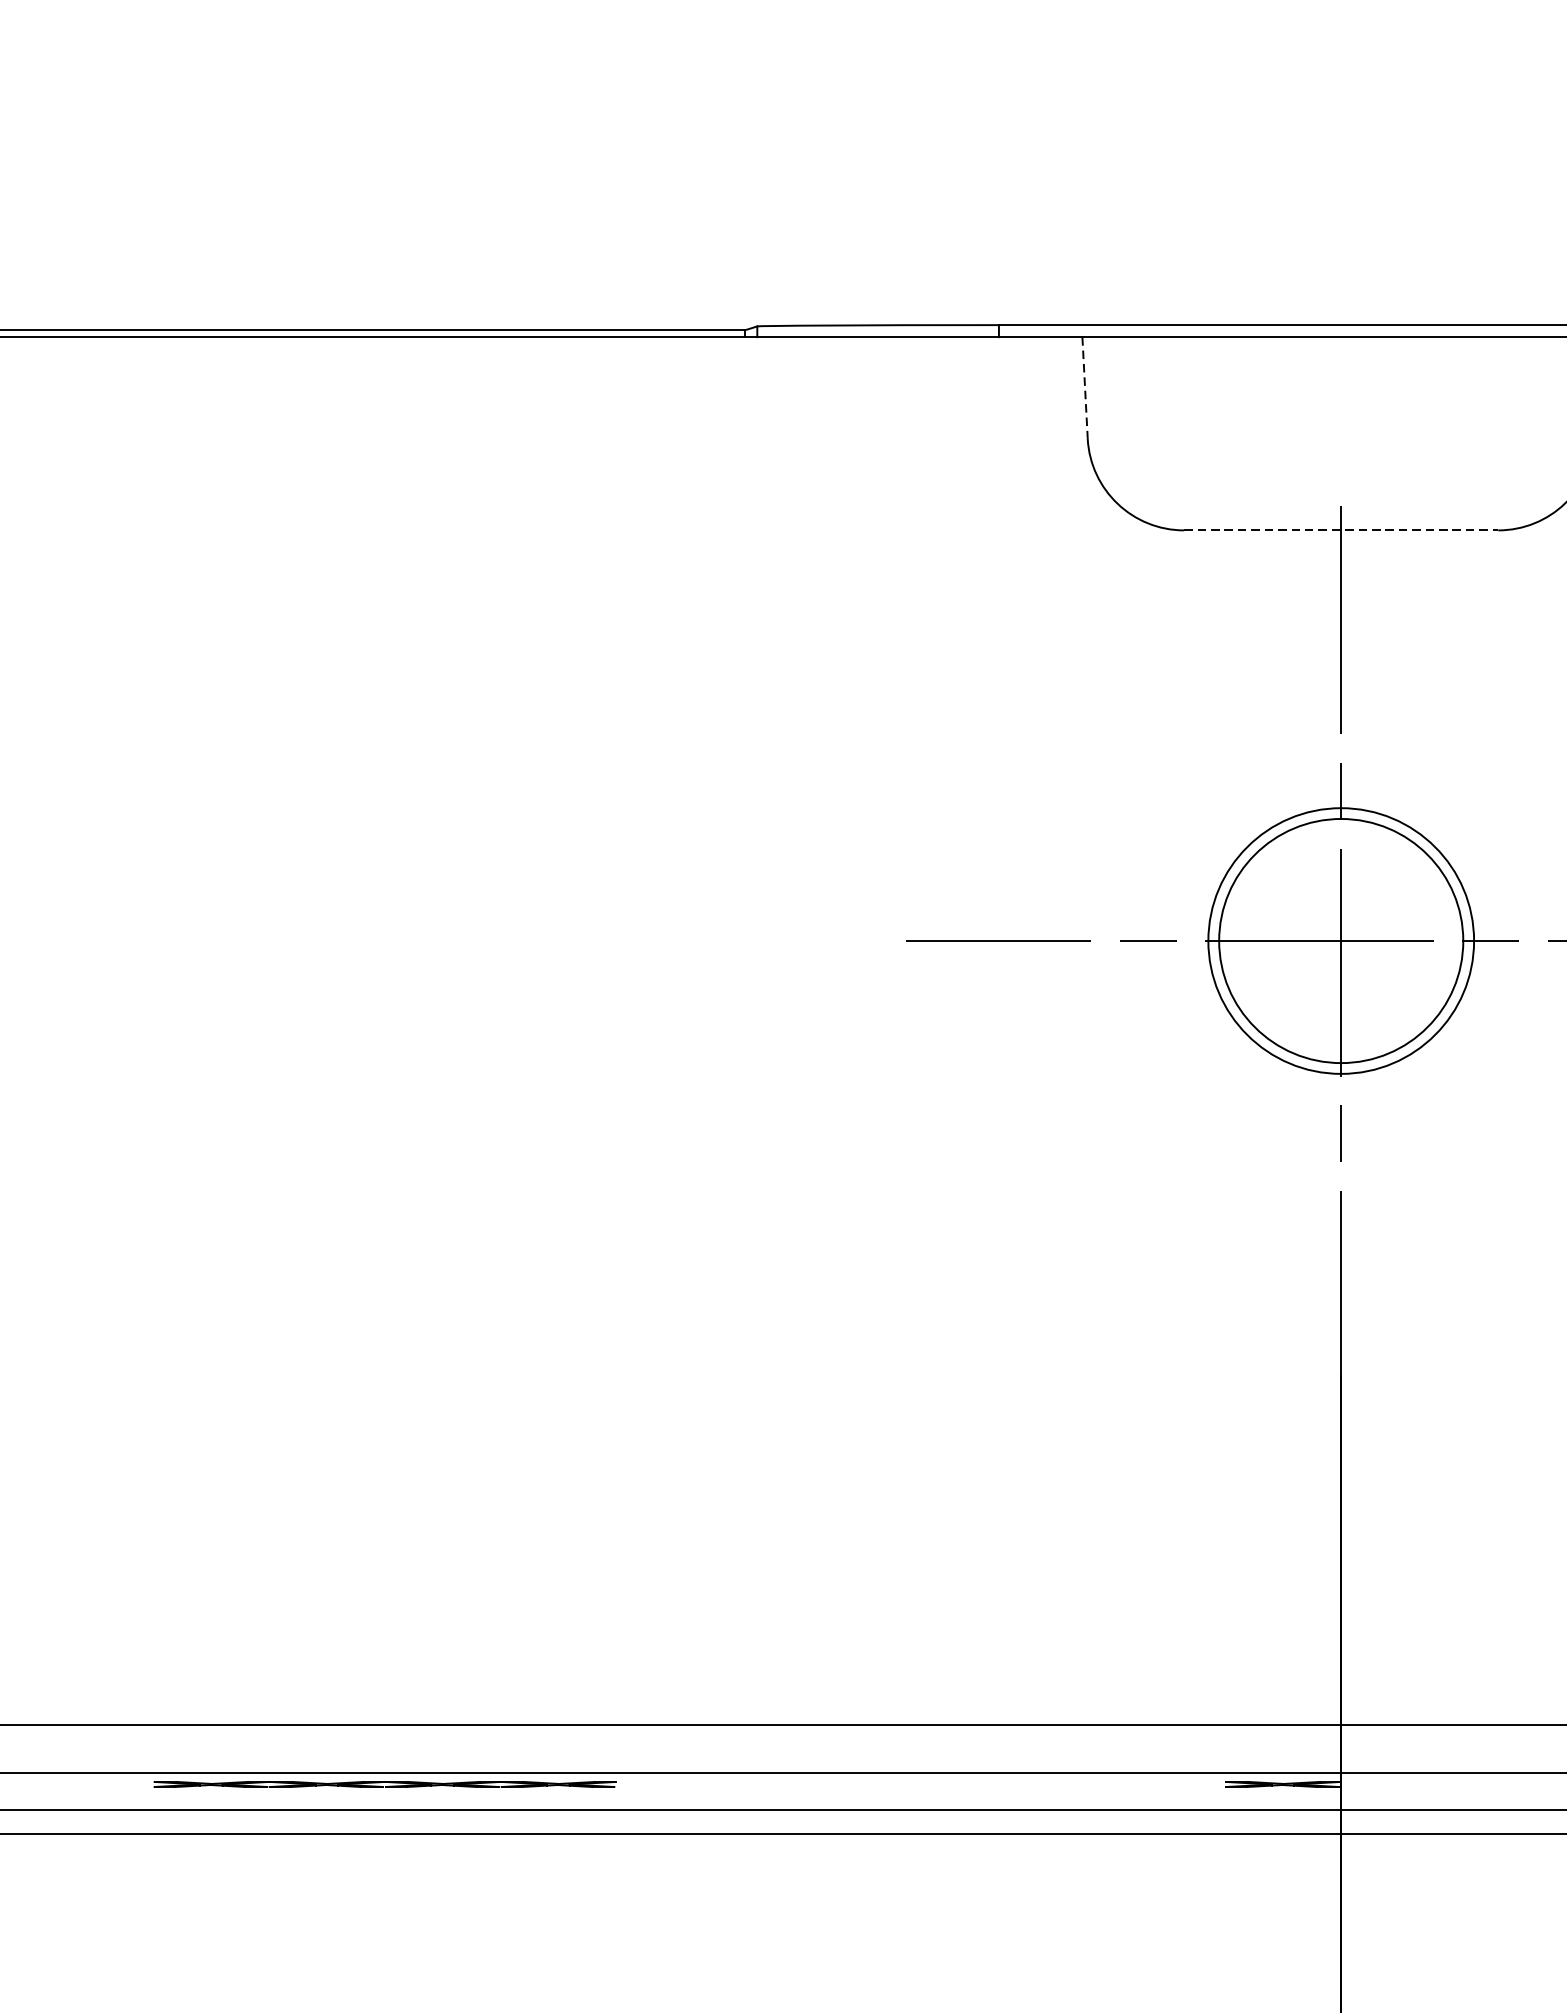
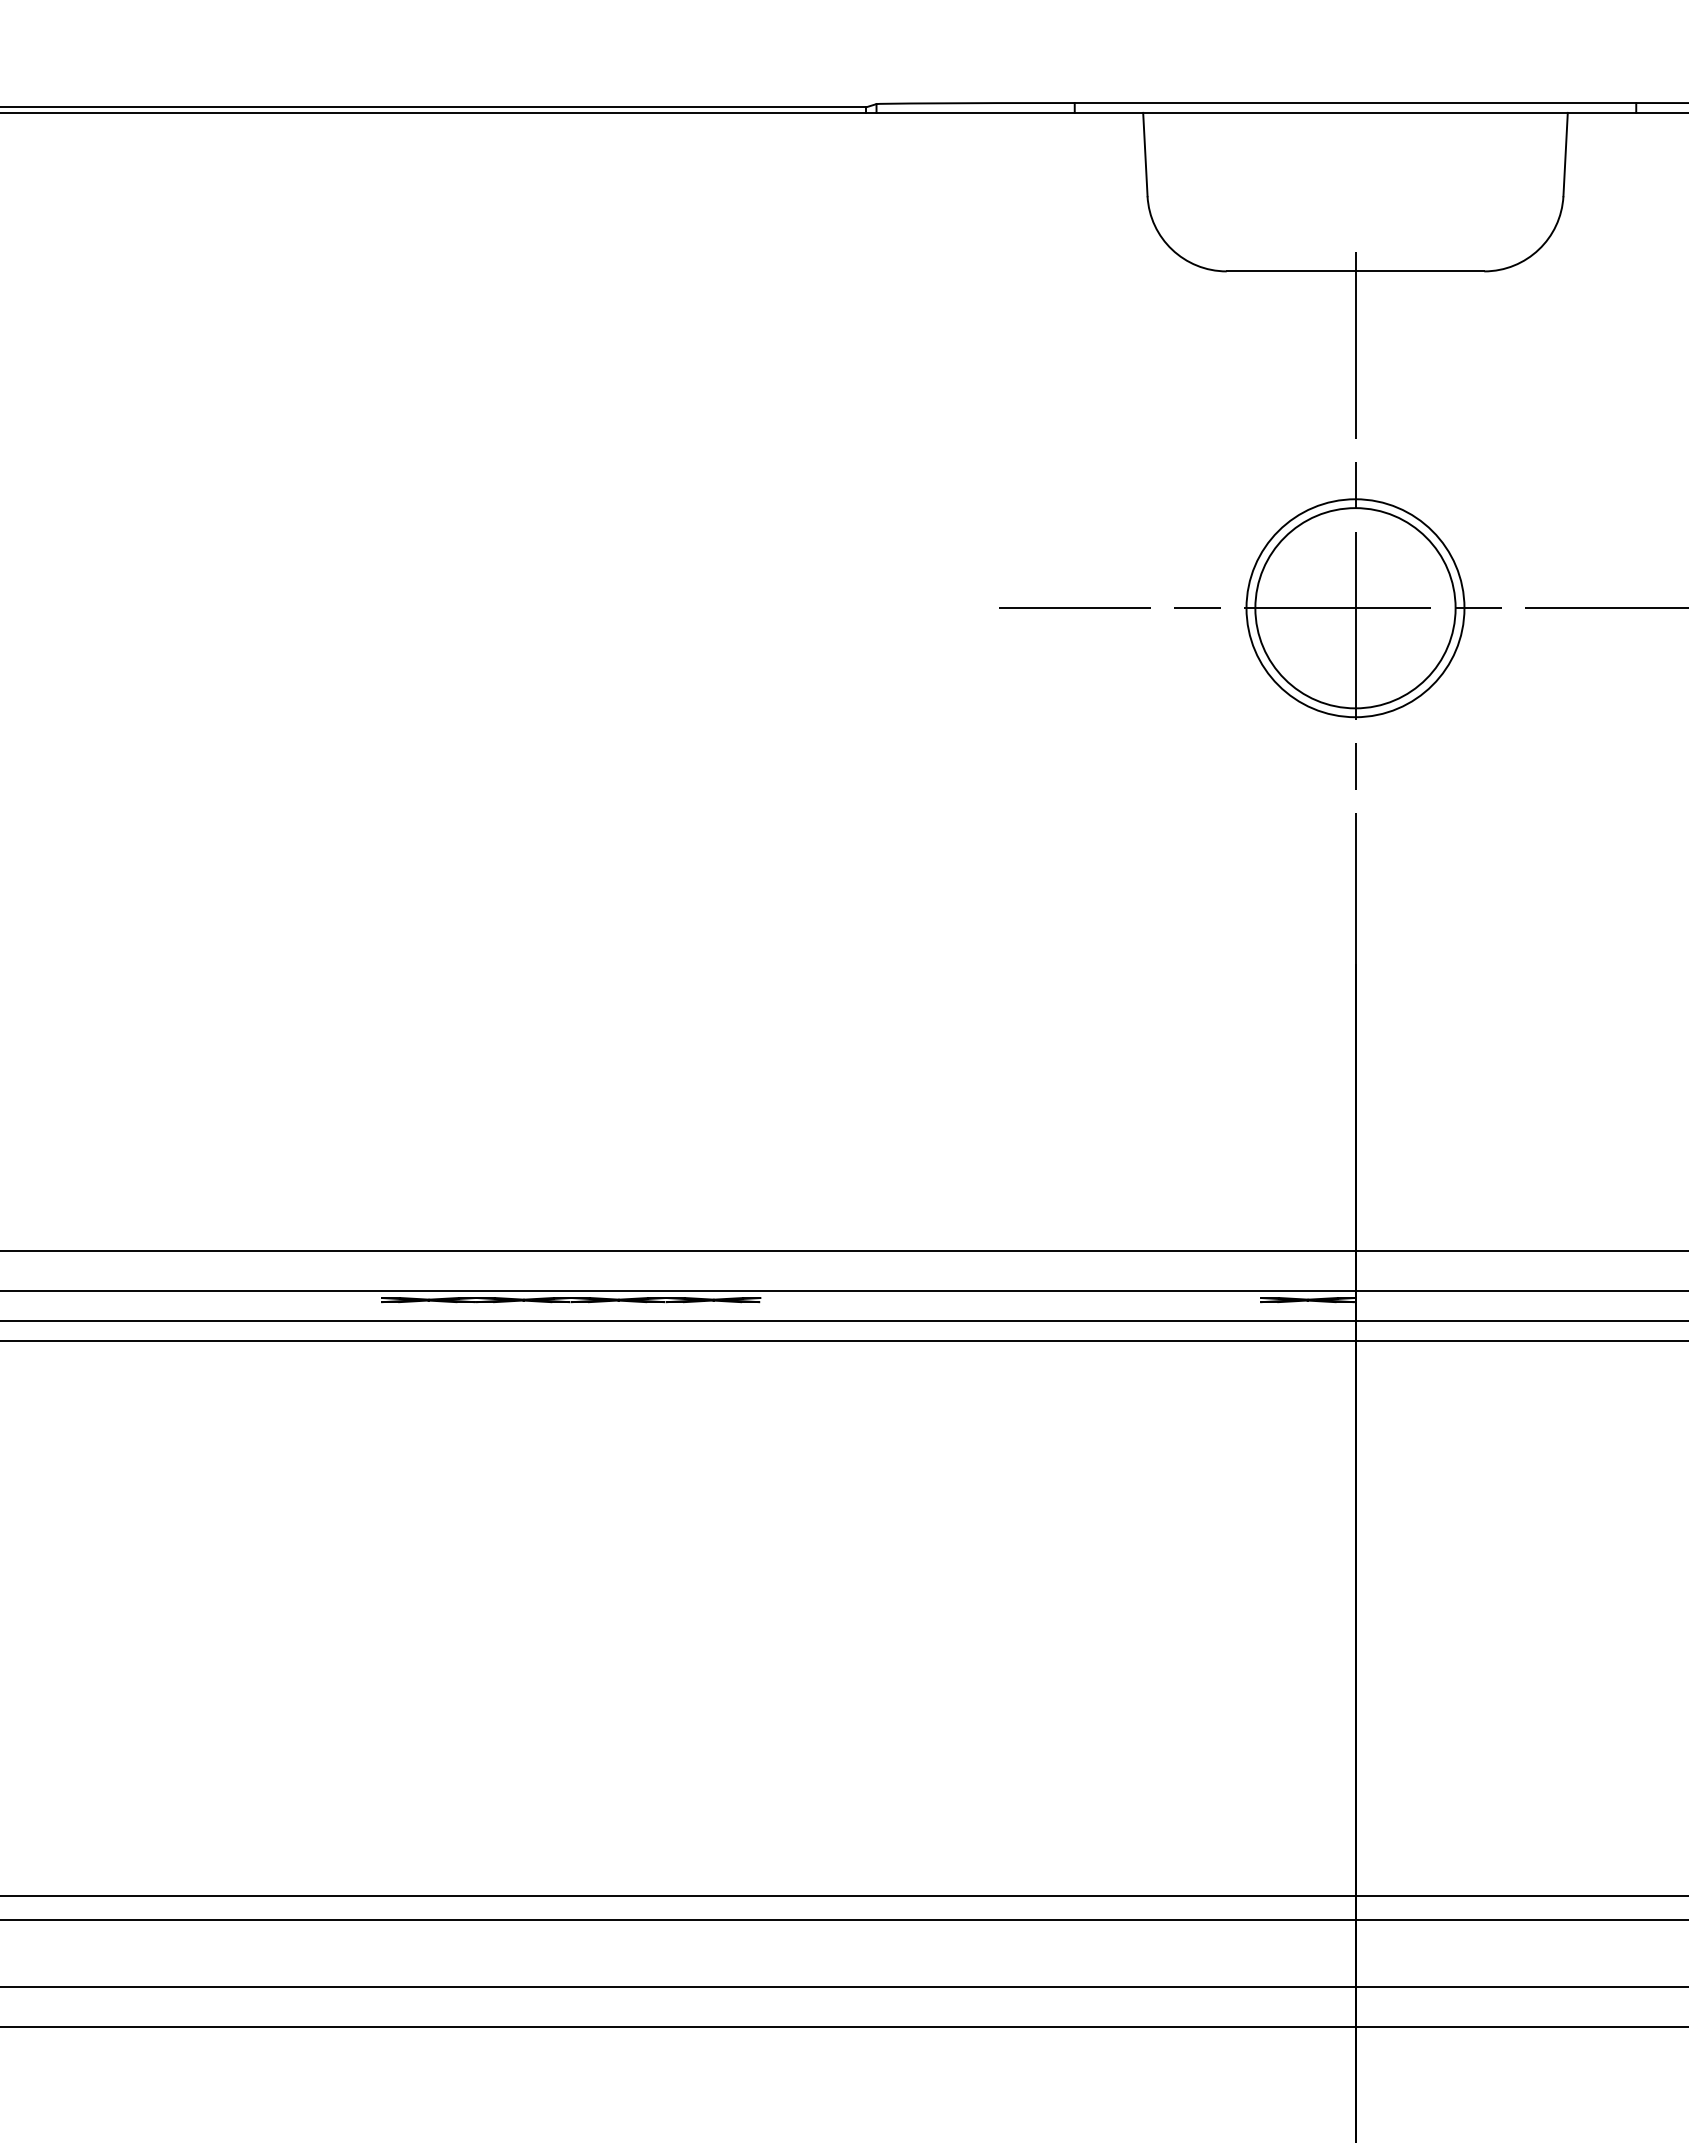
line: (1085, 387) -> (1145, 154), dashed -> solid
line: (1341, 530) -> (1355, 271), dashed -> solid

